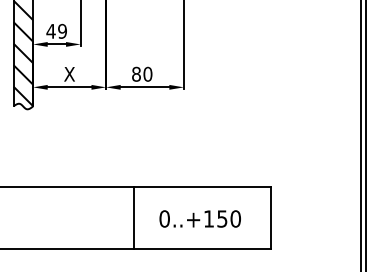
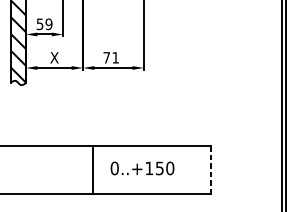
text: (50, 31) -> (39, 24), 49 -> 59
text: (142, 73) -> (111, 57), 80 -> 71
line: (134, 217) -> (93, 169), moved
line: (270, 217) -> (211, 169), solid -> dashed
text: (199, 218) -> (141, 168), moved

